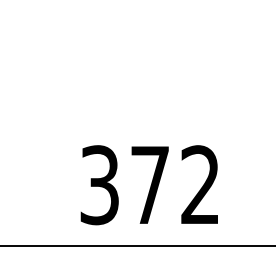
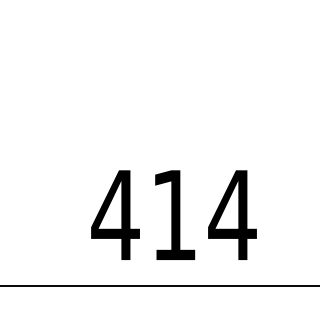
text: (149, 185) -> (173, 215), 372 -> 414

